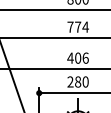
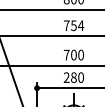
text: (78, 26) -> (74, 25), 774 -> 754
text: (77, 57) -> (73, 54), 406 -> 700

